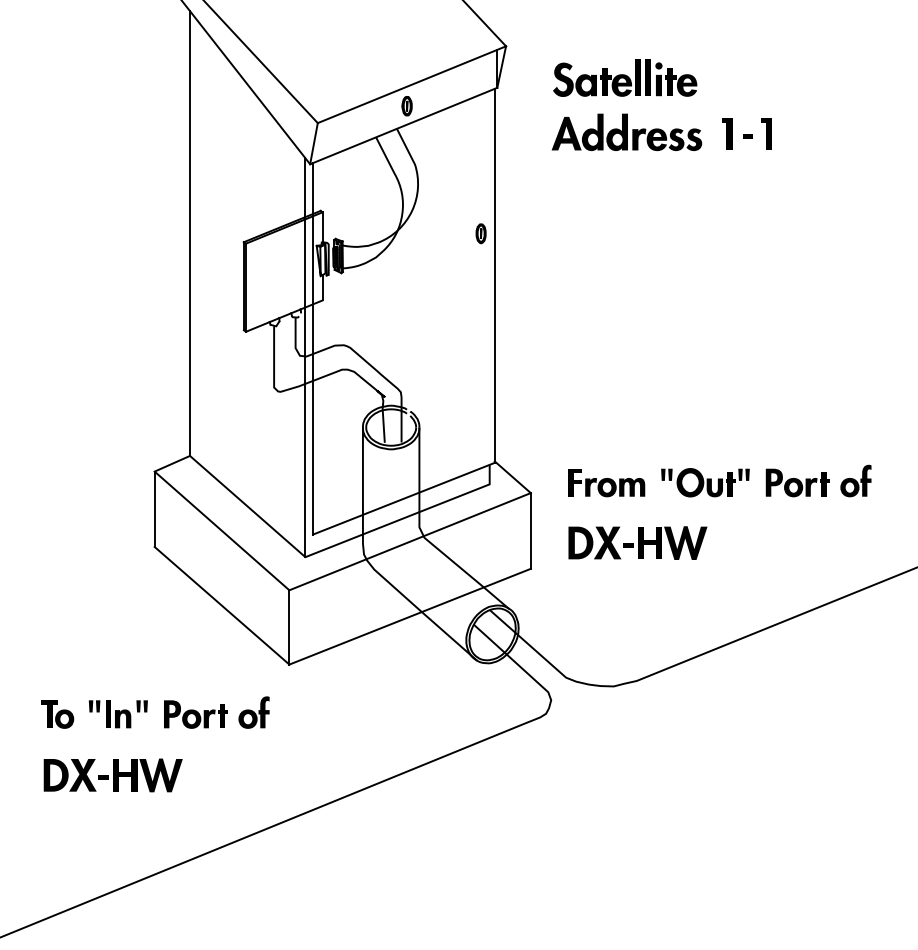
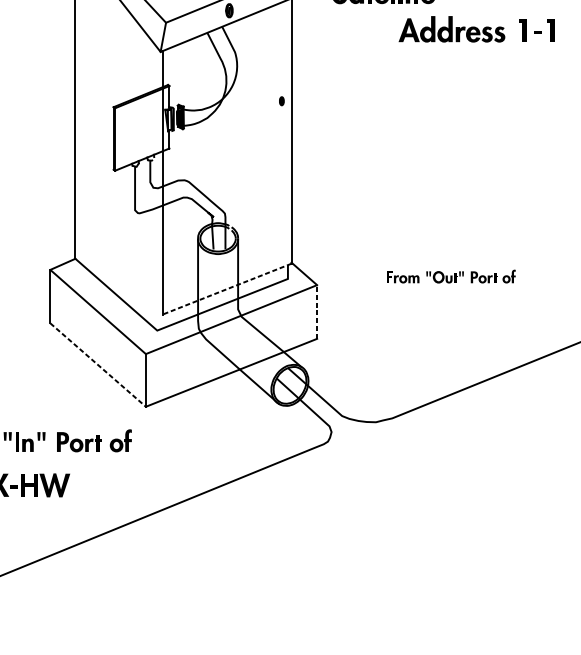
part: (661, 131) -> (476, 28), moved
part: (480, 233) -> (281, 101), size x0.6
line: (305, 357) -> (157, 188), removed
part: (719, 480) -> (450, 276), size x0.6
line: (403, 498) -> (226, 288), solid -> dashed
line: (530, 530) -> (316, 311), solid -> dashed
part: (637, 542) -> (392, 320), removed
line: (222, 606) -> (98, 365), solid -> dashed

